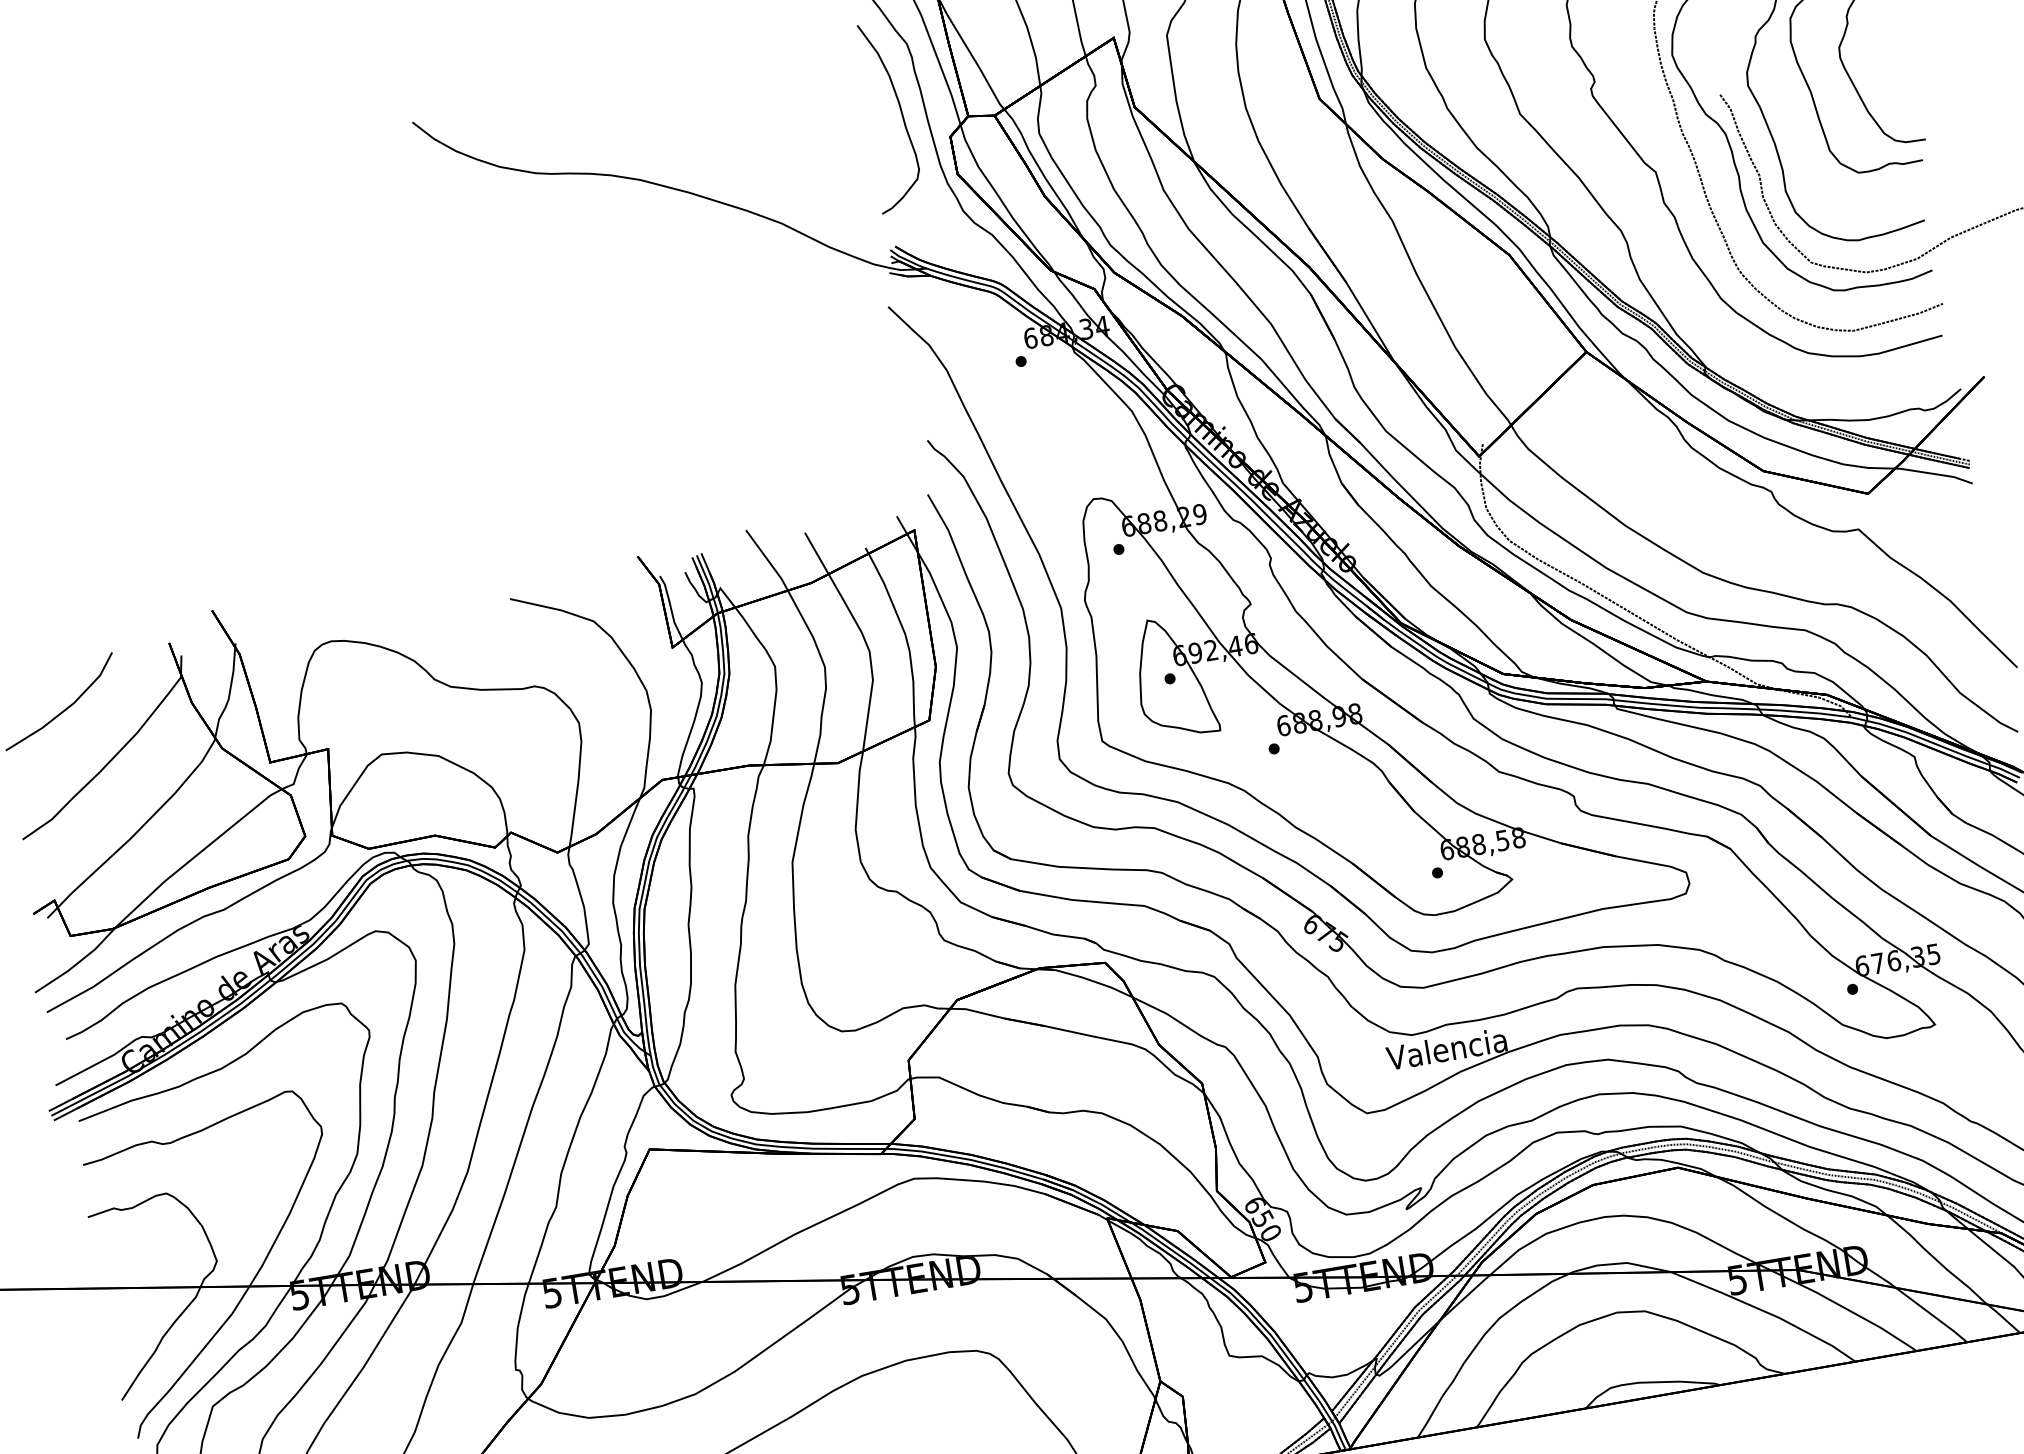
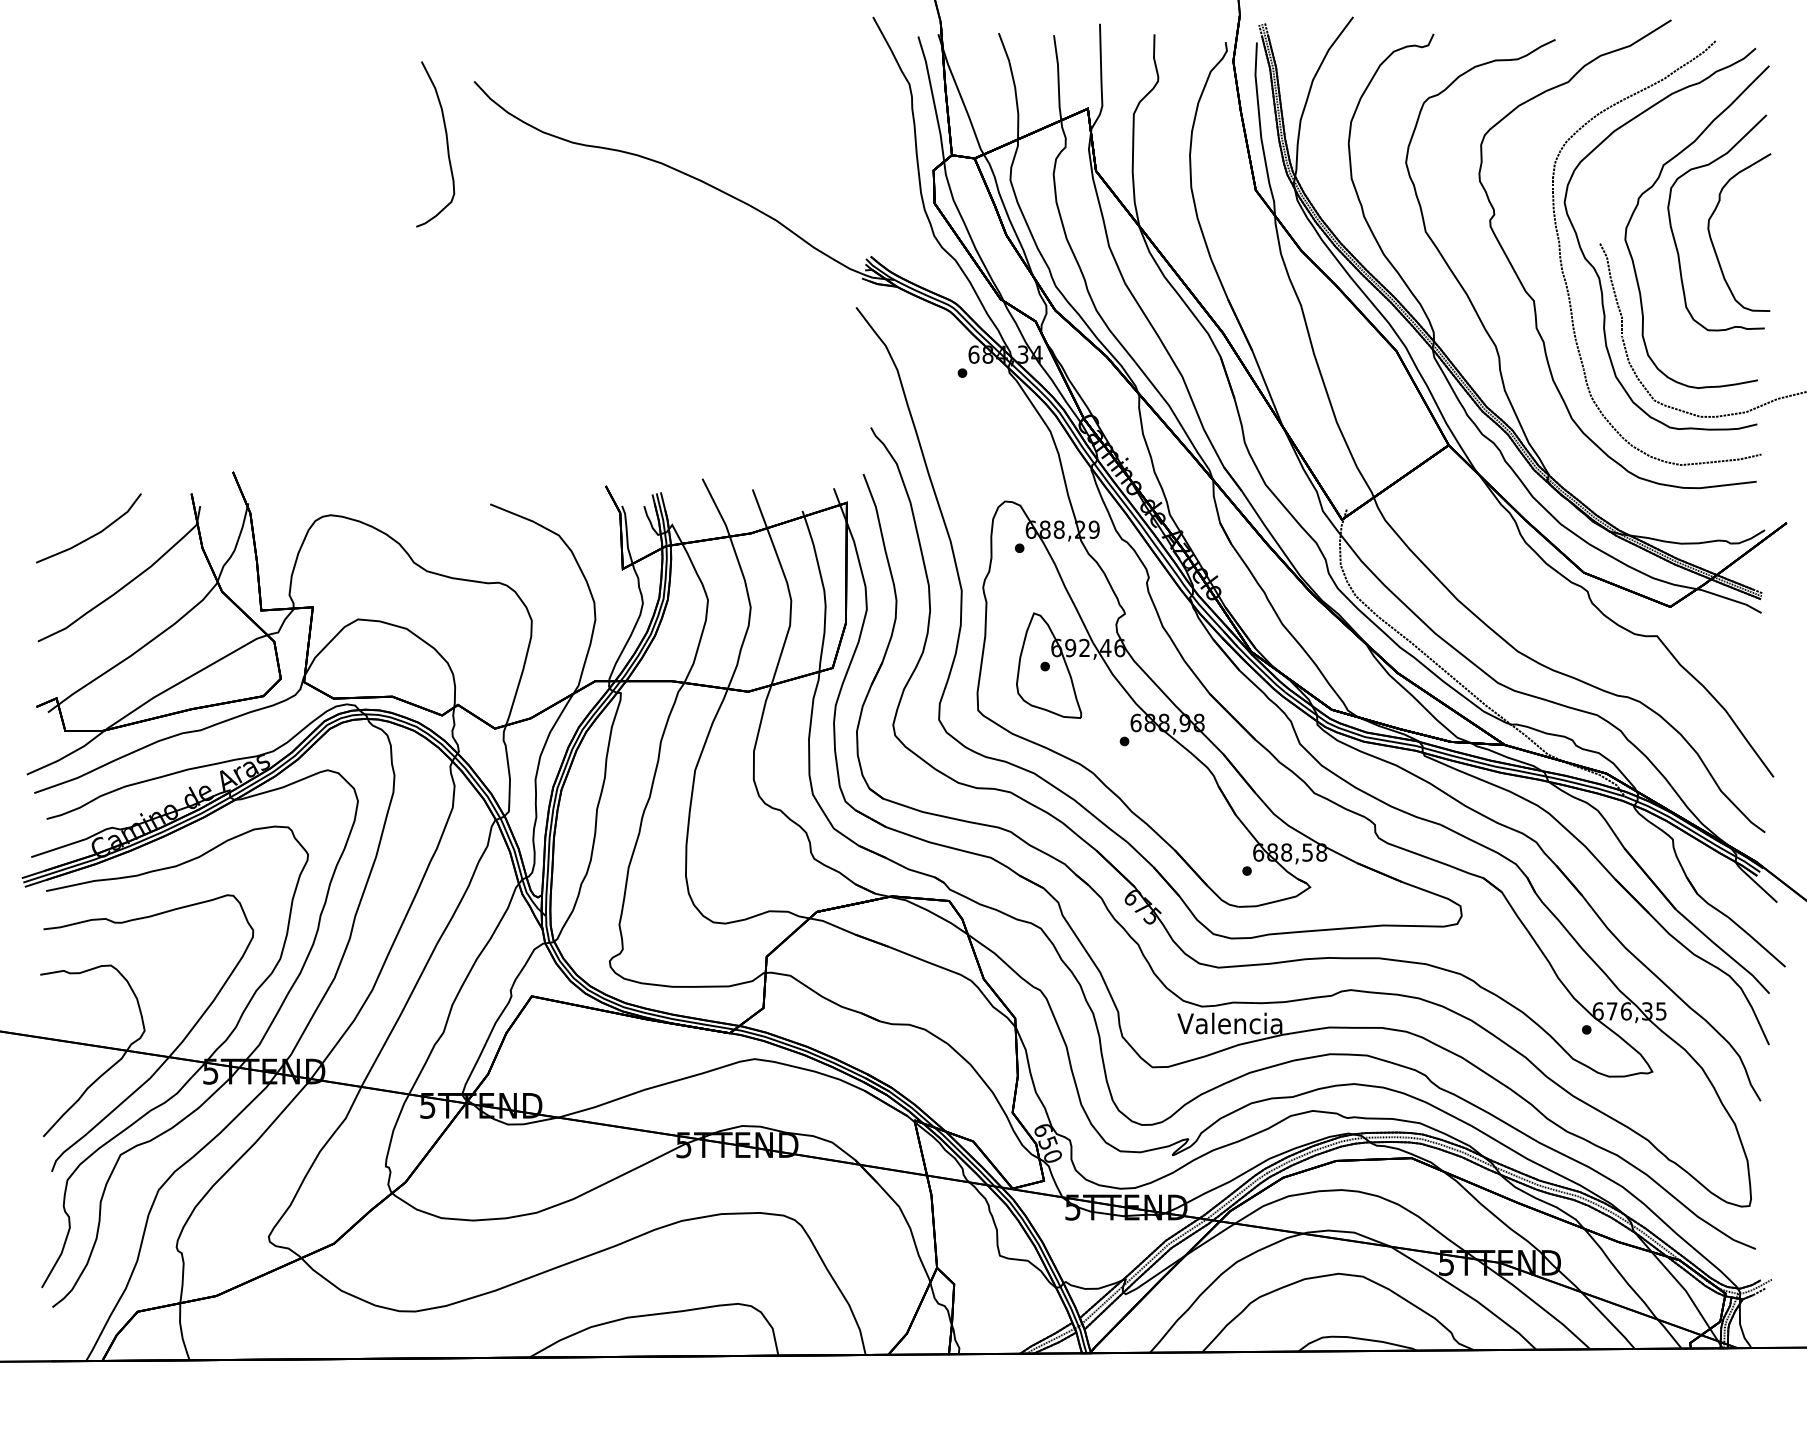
part: (901, 114) -> (446, 144), moved

